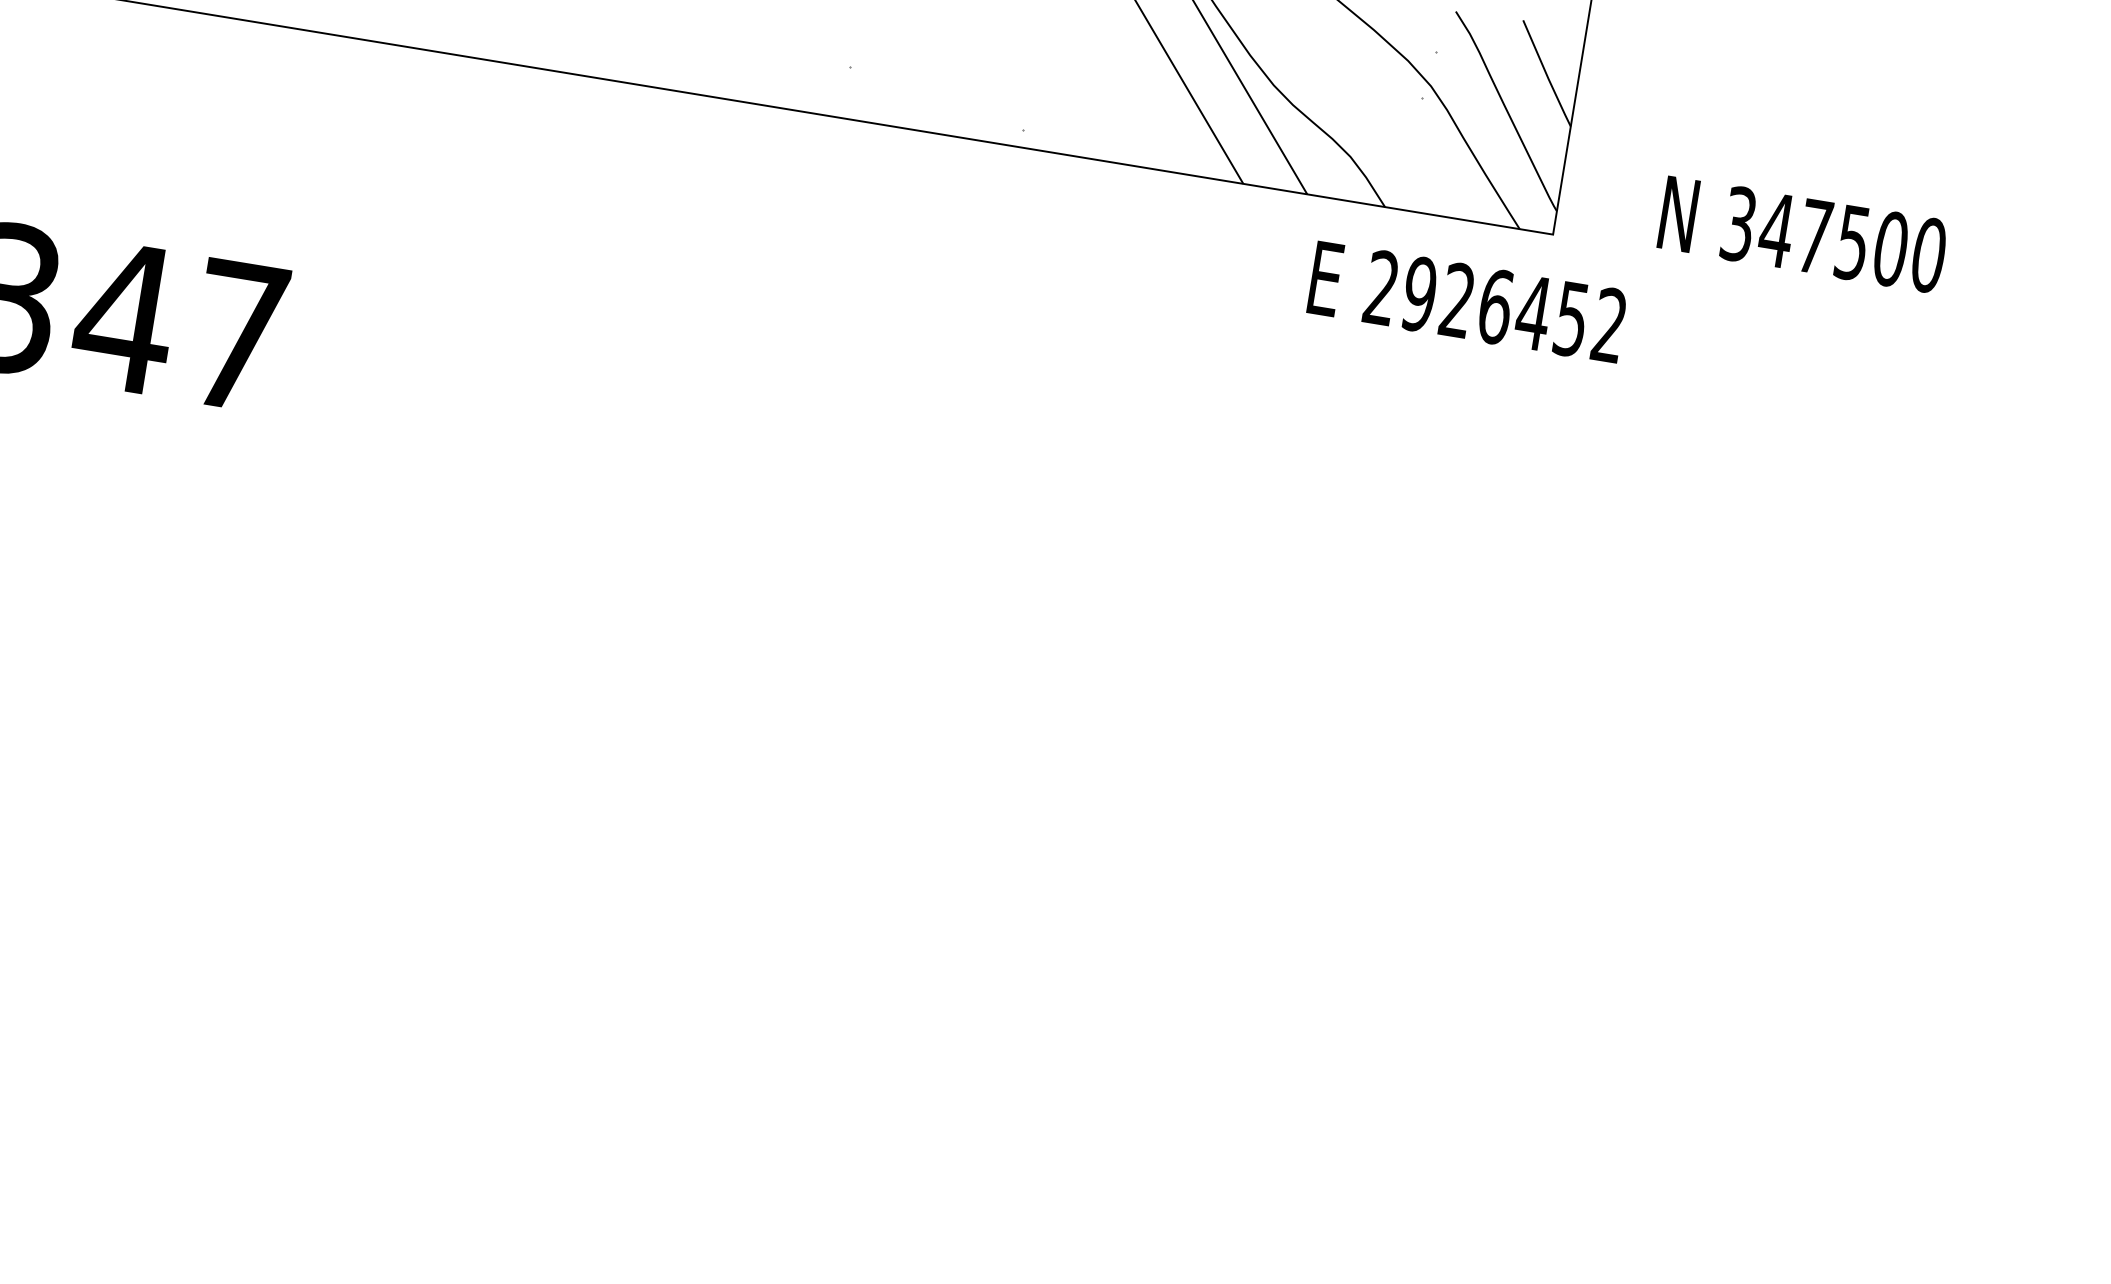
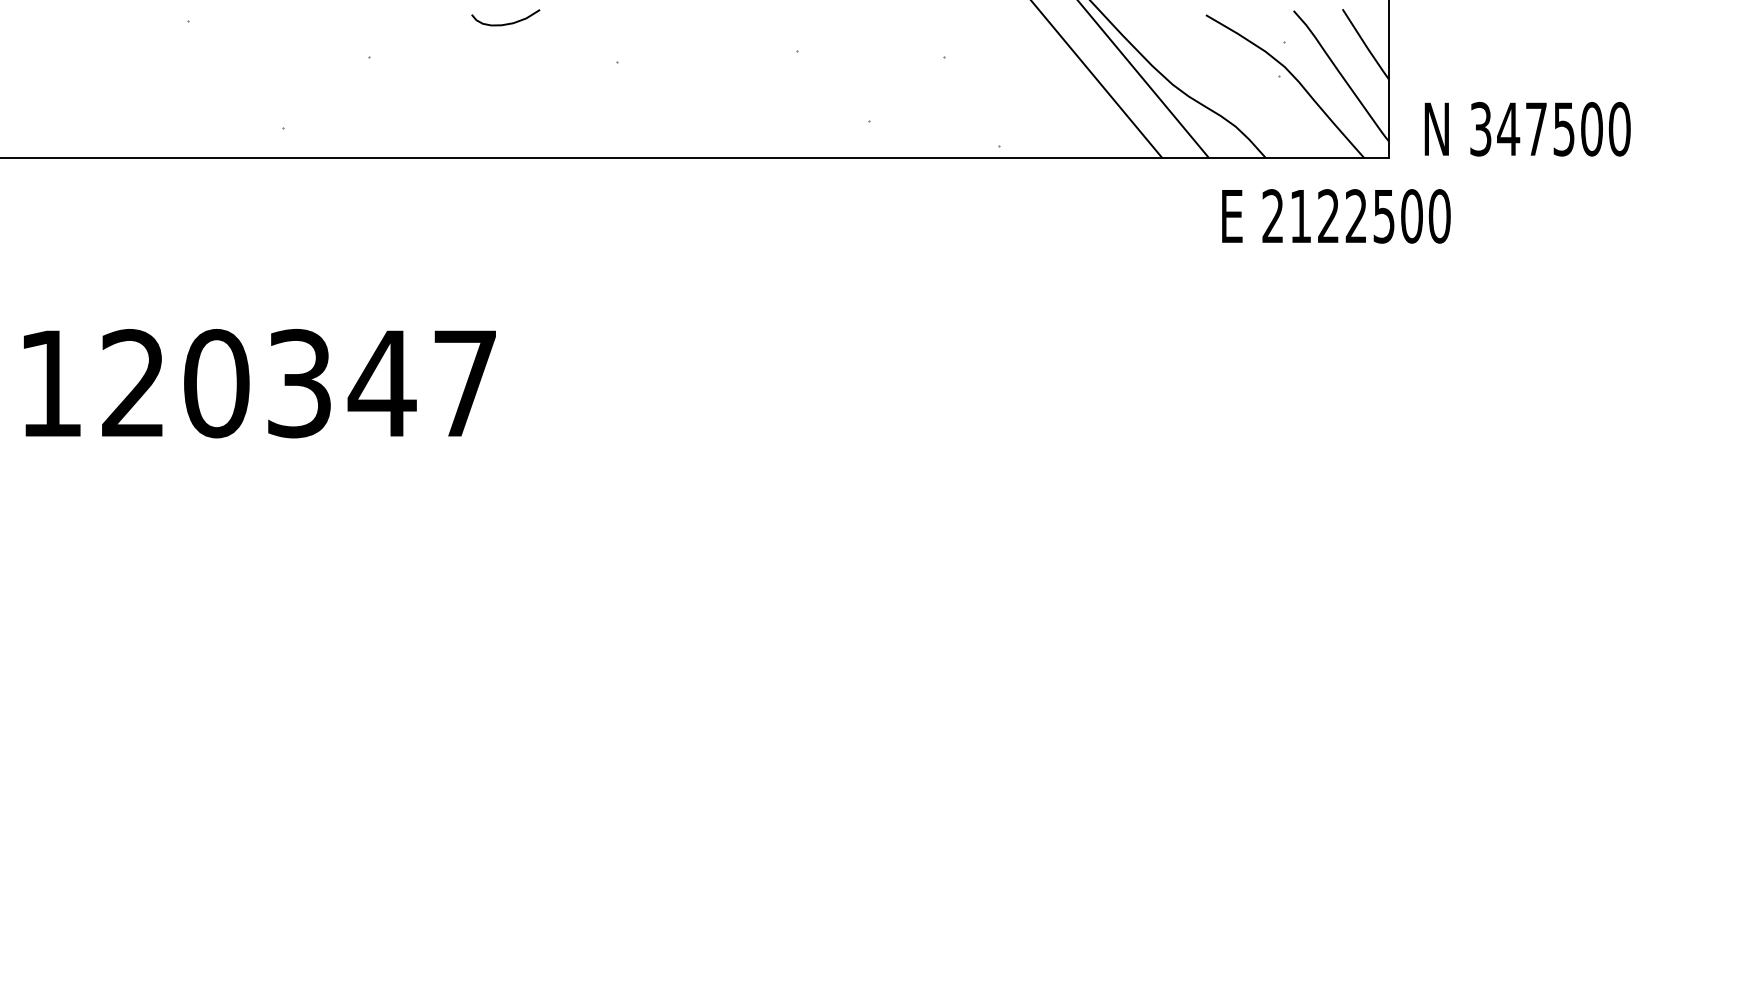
text: (1802, 235) -> (1527, 129), moved
text: (1513, 309) -> (1369, 216), 2926452 -> 2122500

